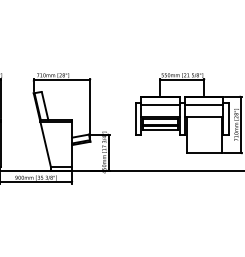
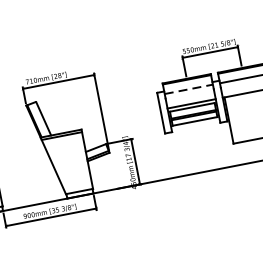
line: (160, 105) -> (188, 89), solid -> dashed

